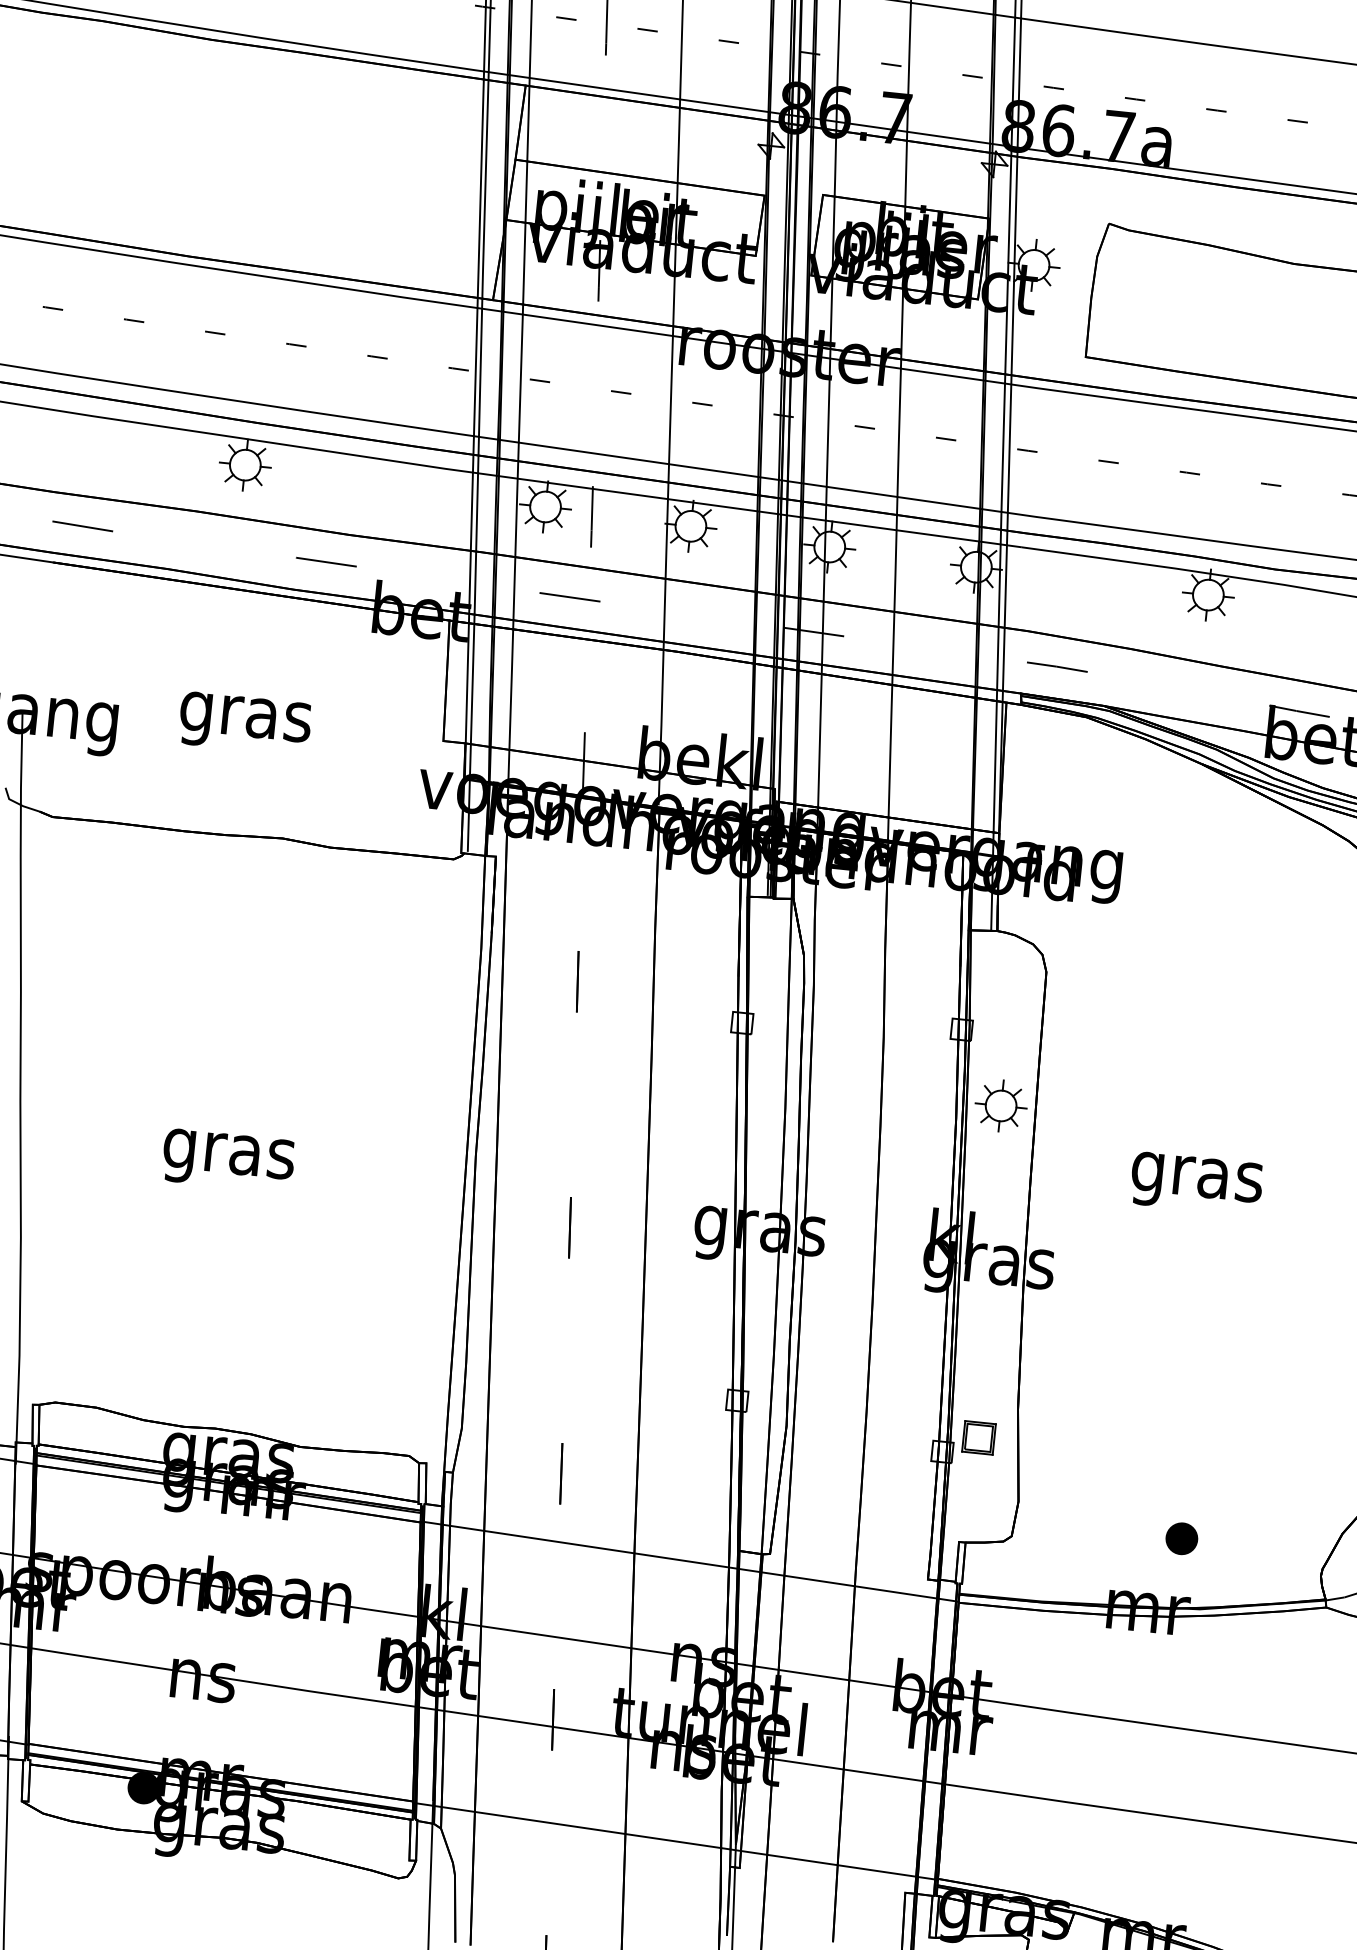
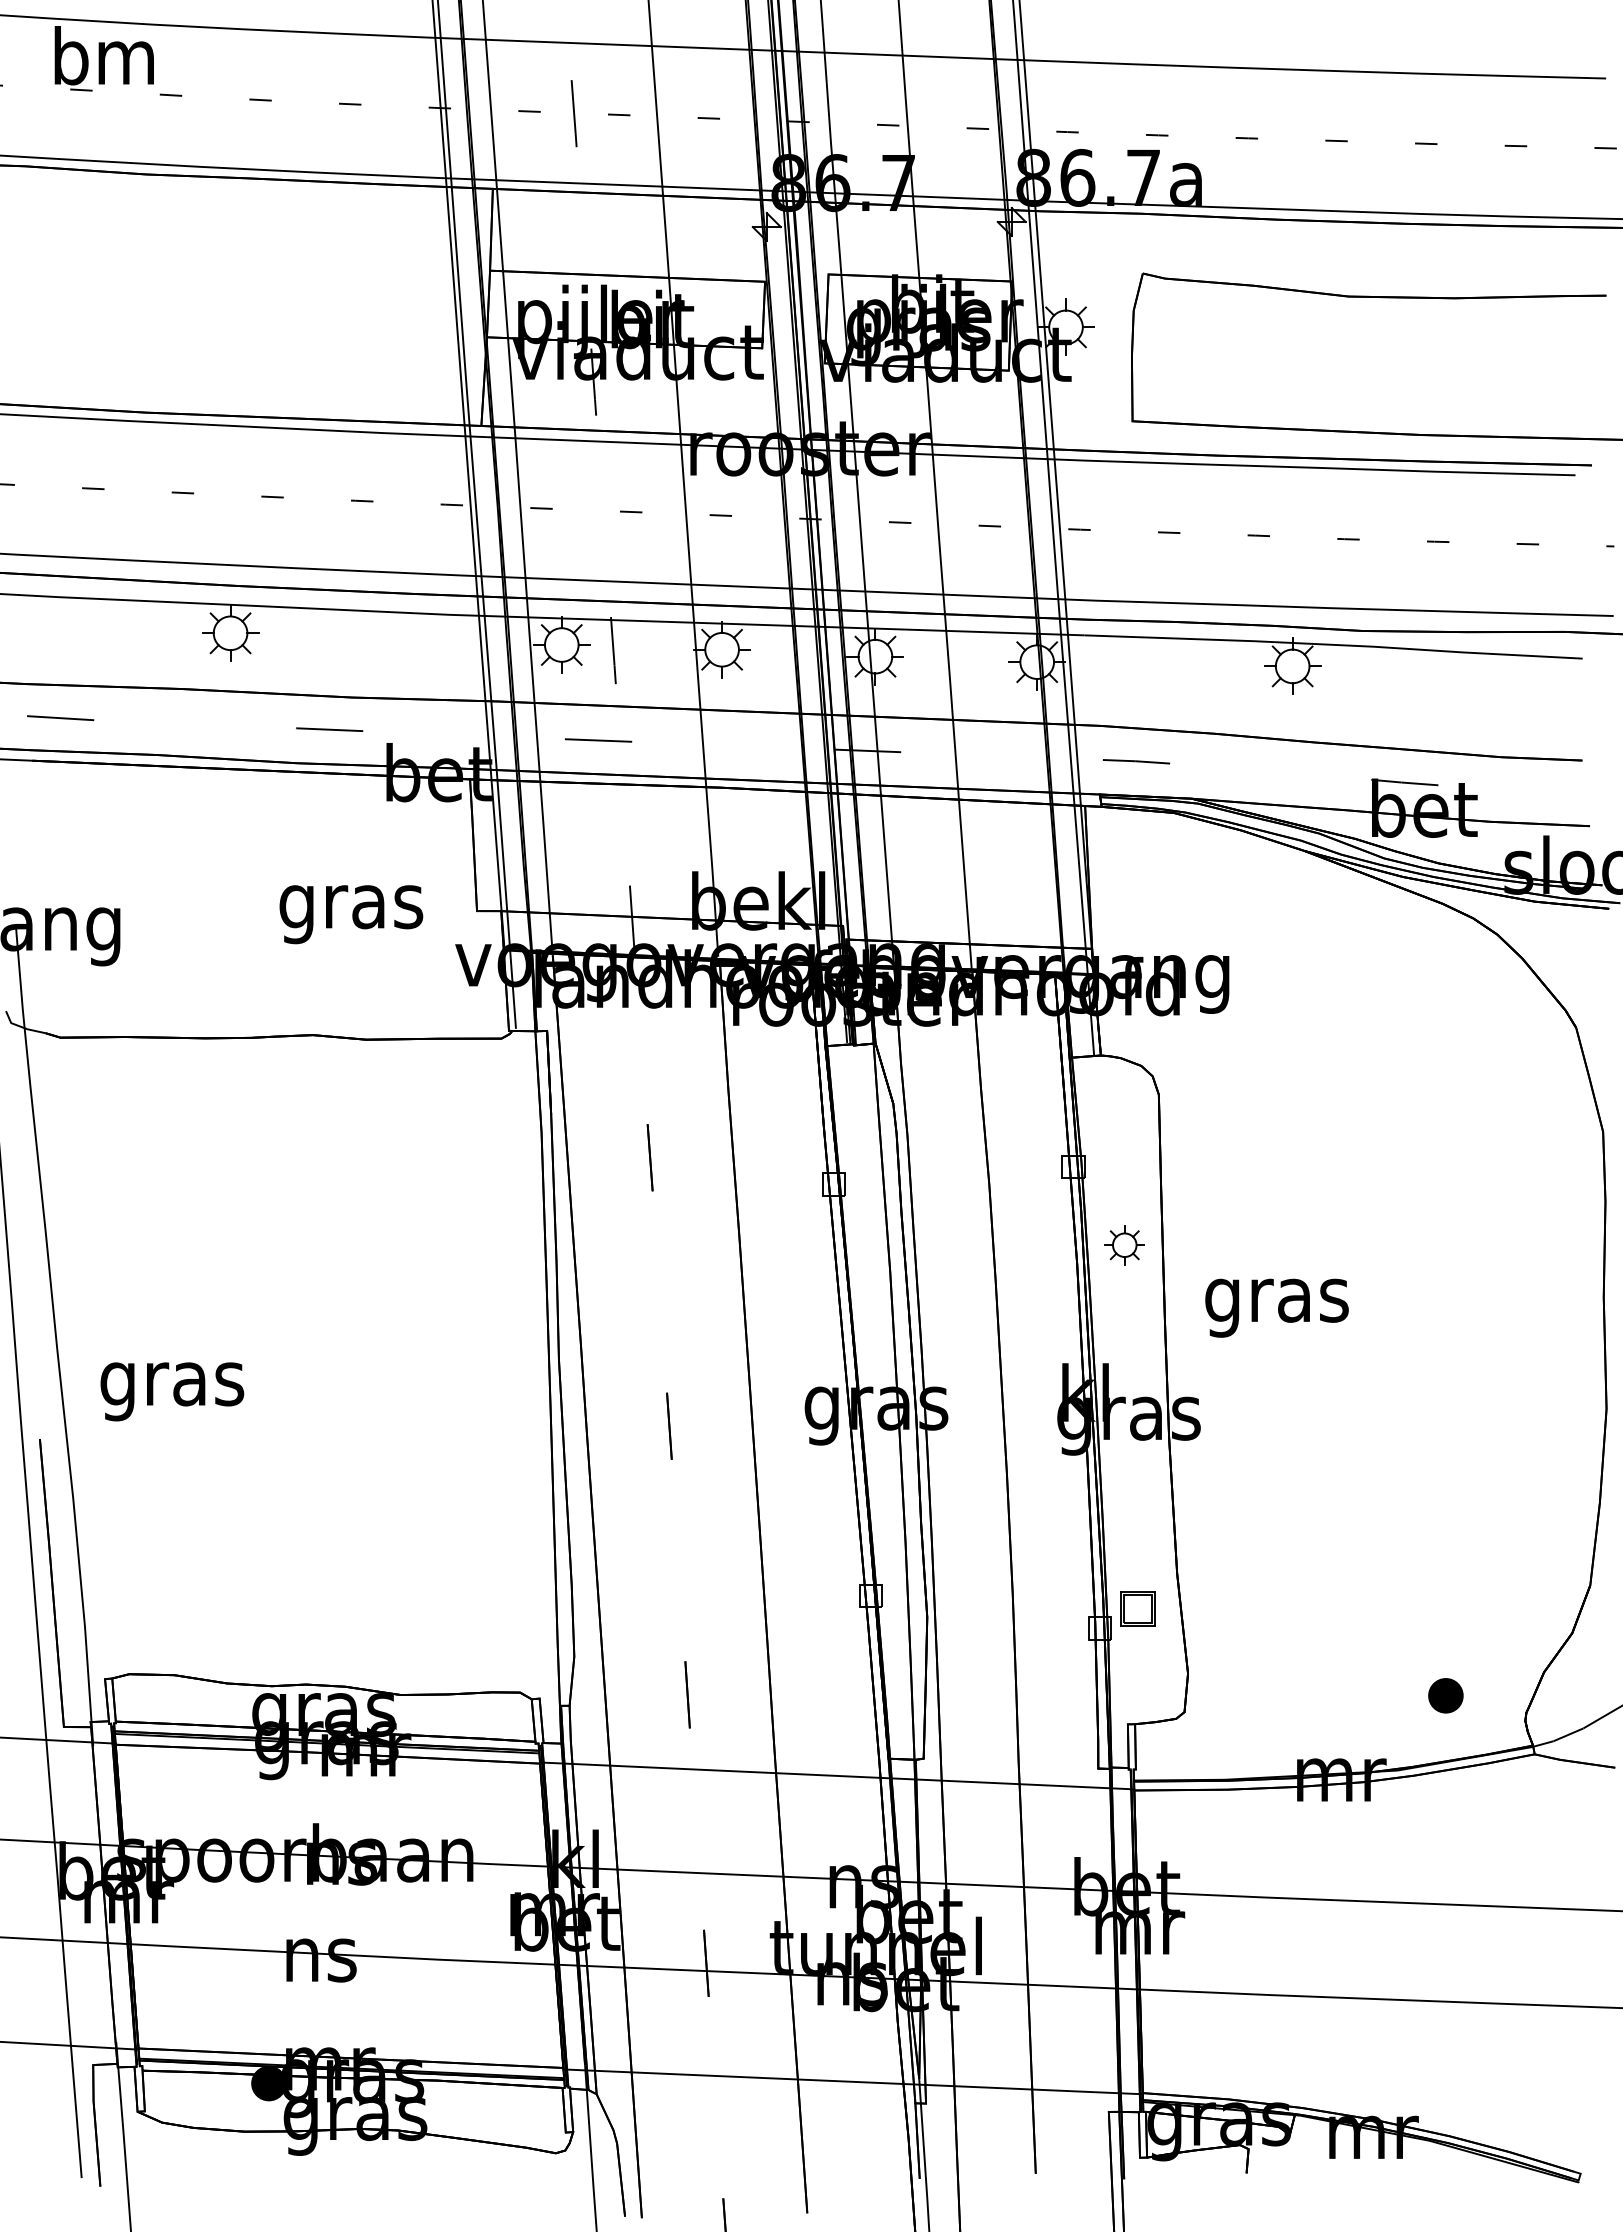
text: (245, 723) -> (351, 914), moved
part: (1001, 1105) -> (1124, 1244), size x0.7
text: (228, 1160) -> (172, 1391), moved
text: (1196, 1183) -> (1276, 1307), moved
part: (1181, 1538) -> (1445, 1695), moved

